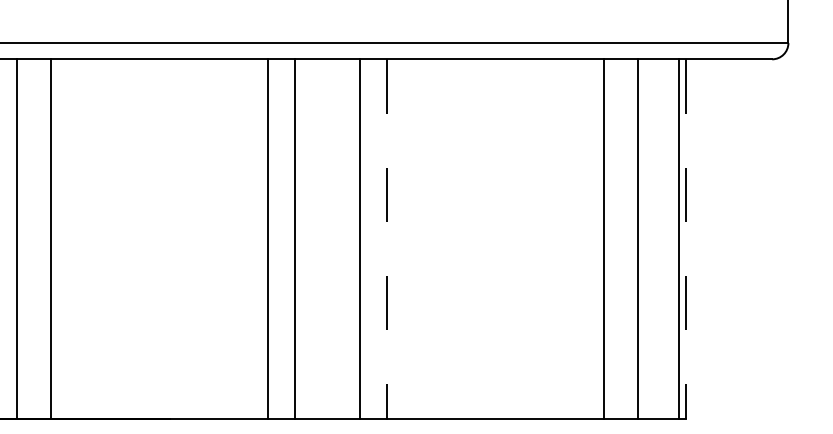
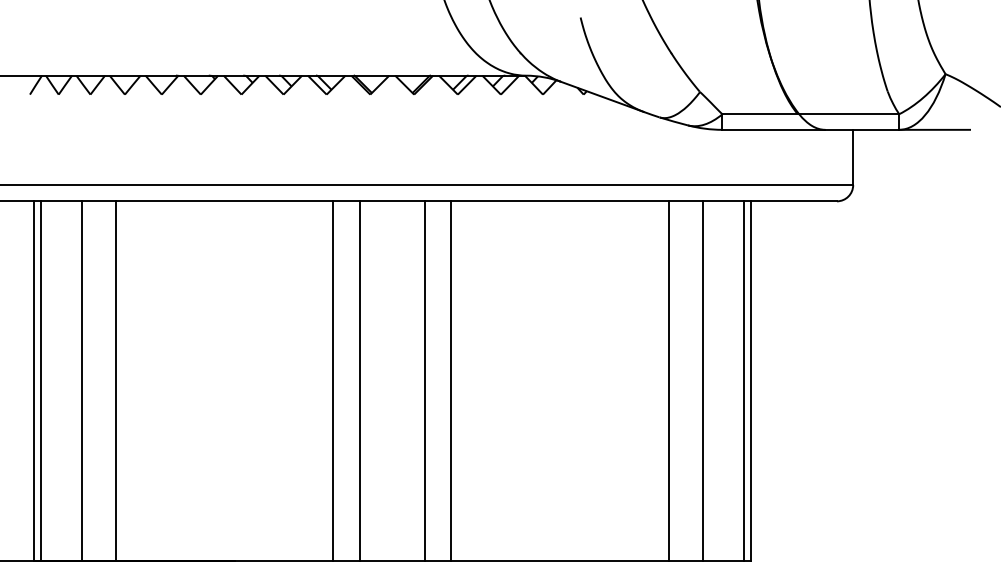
line: (386, 239) -> (451, 381), dashed -> solid
line: (685, 239) -> (750, 381), dashed -> solid

